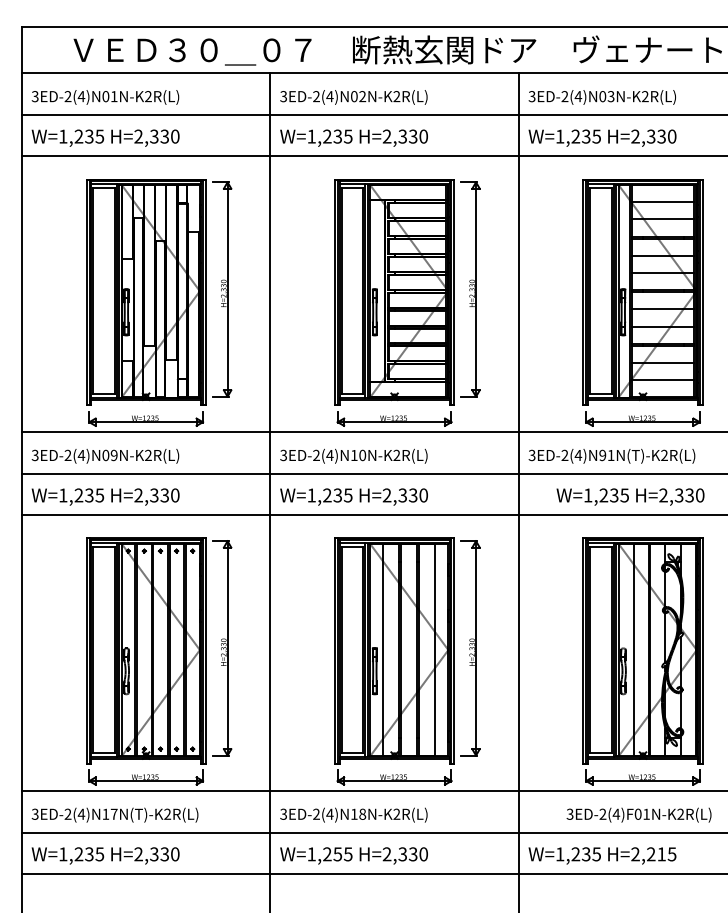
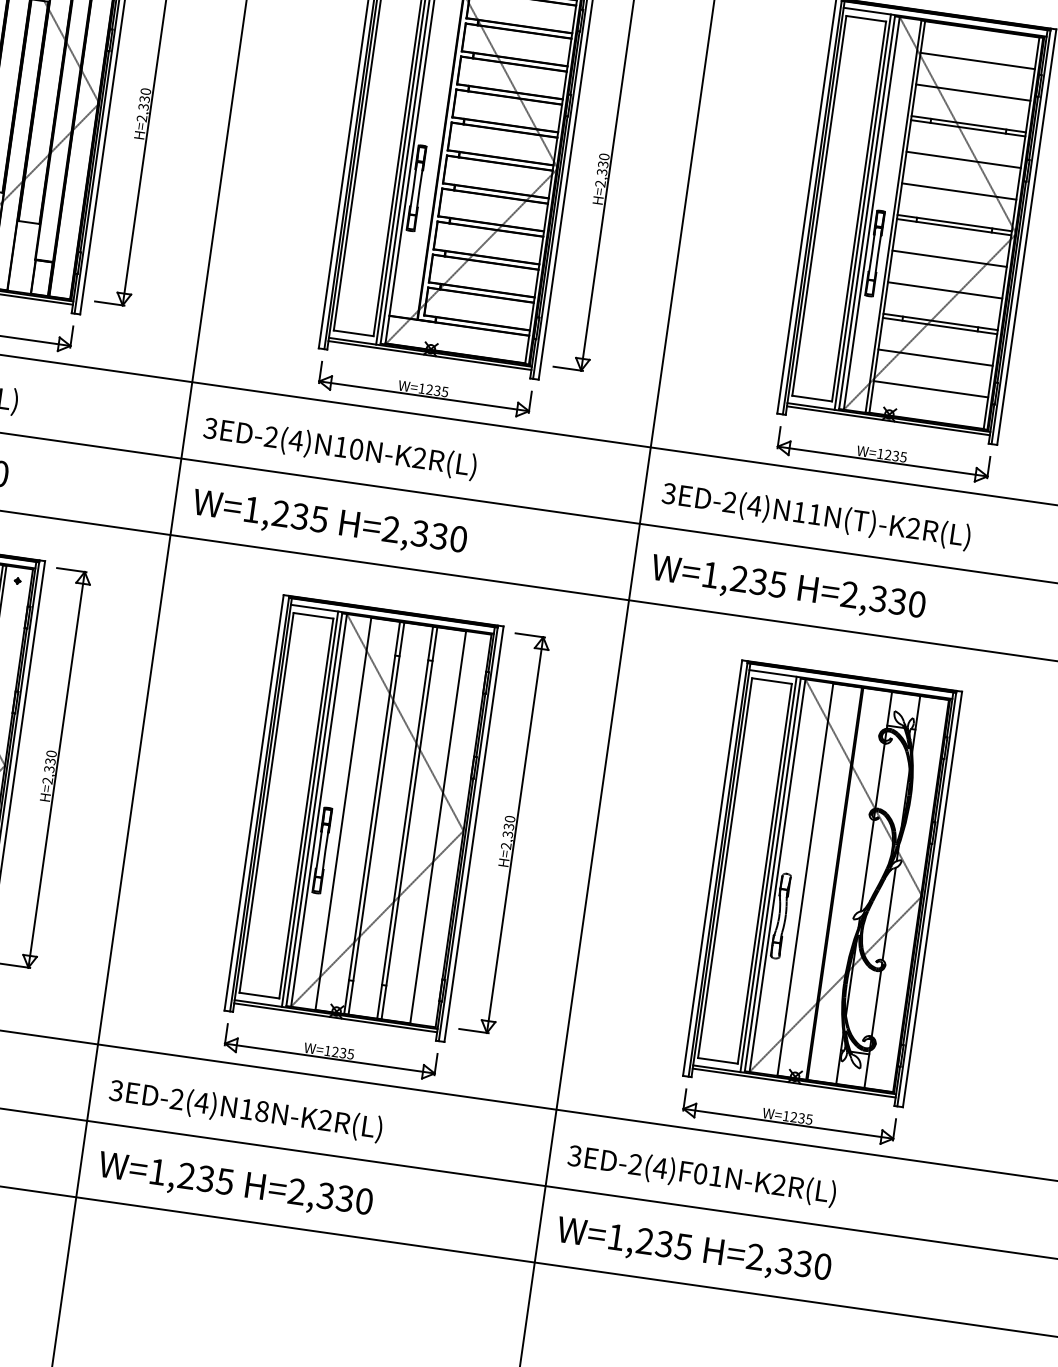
text: (602, 455) -> (799, 512), 3ED-2(4)N91N(T)-K2R(L) -> 3ED-2(4)N11N(T)-K2R(L)
text: (630, 496) -> (788, 587), moved
text: (638, 814) -> (701, 1174), moved
text: (338, 853) -> (207, 1177), W=1,255 -> W=1,235
text: (661, 854) -> (803, 1264), H=2,215 -> H=2,330

